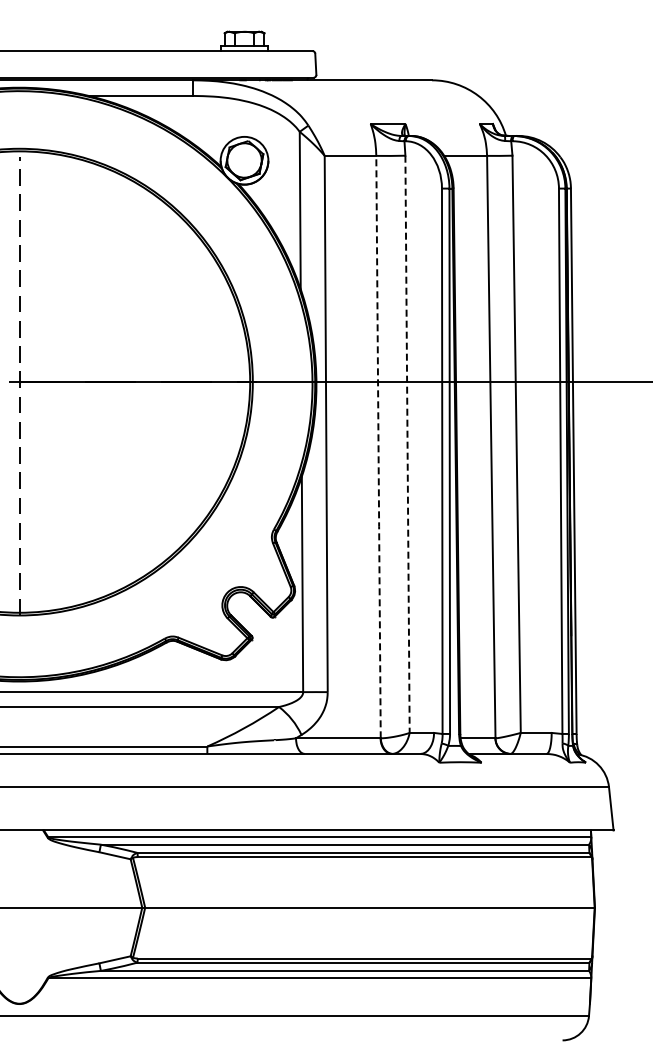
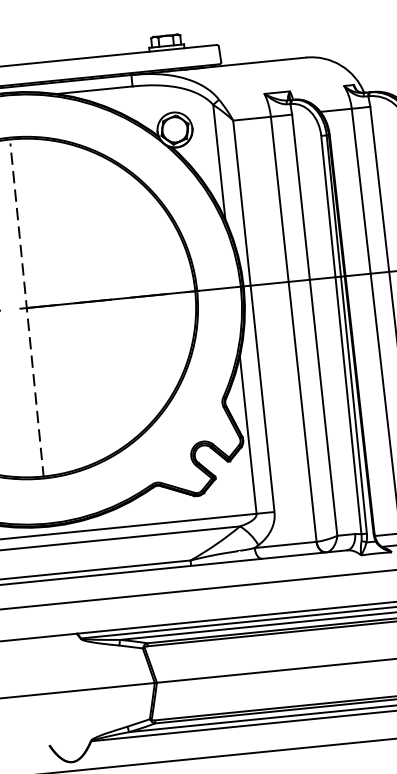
line: (407, 444) -> (314, 325), dashed -> solid
line: (378, 448) -> (293, 330), dashed -> solid

